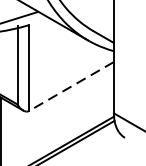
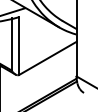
line: (70, 86) -> (47, 58), dashed -> solid

